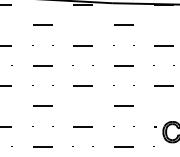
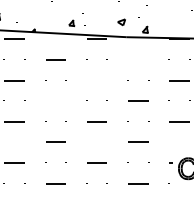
line: (123, 25) -> (138, 59), removed
line: (82, 45) -> (96, 80), removed
line: (42, 65) -> (55, 100), removed

